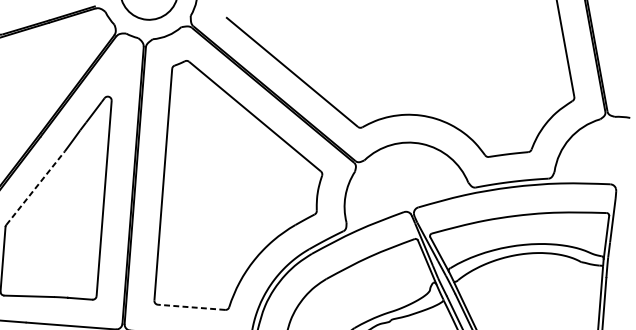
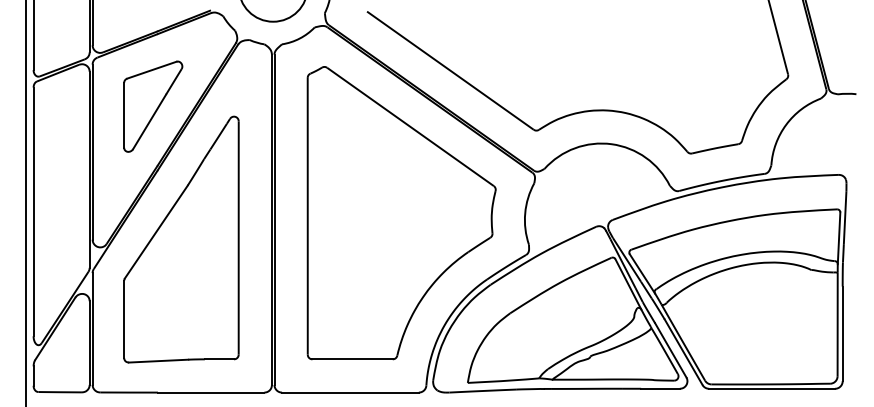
part: (41, 82) -> (153, 106), added
line: (35, 188) -> (156, 232), dashed -> solid
line: (191, 307) -> (352, 359), dashed -> solid

